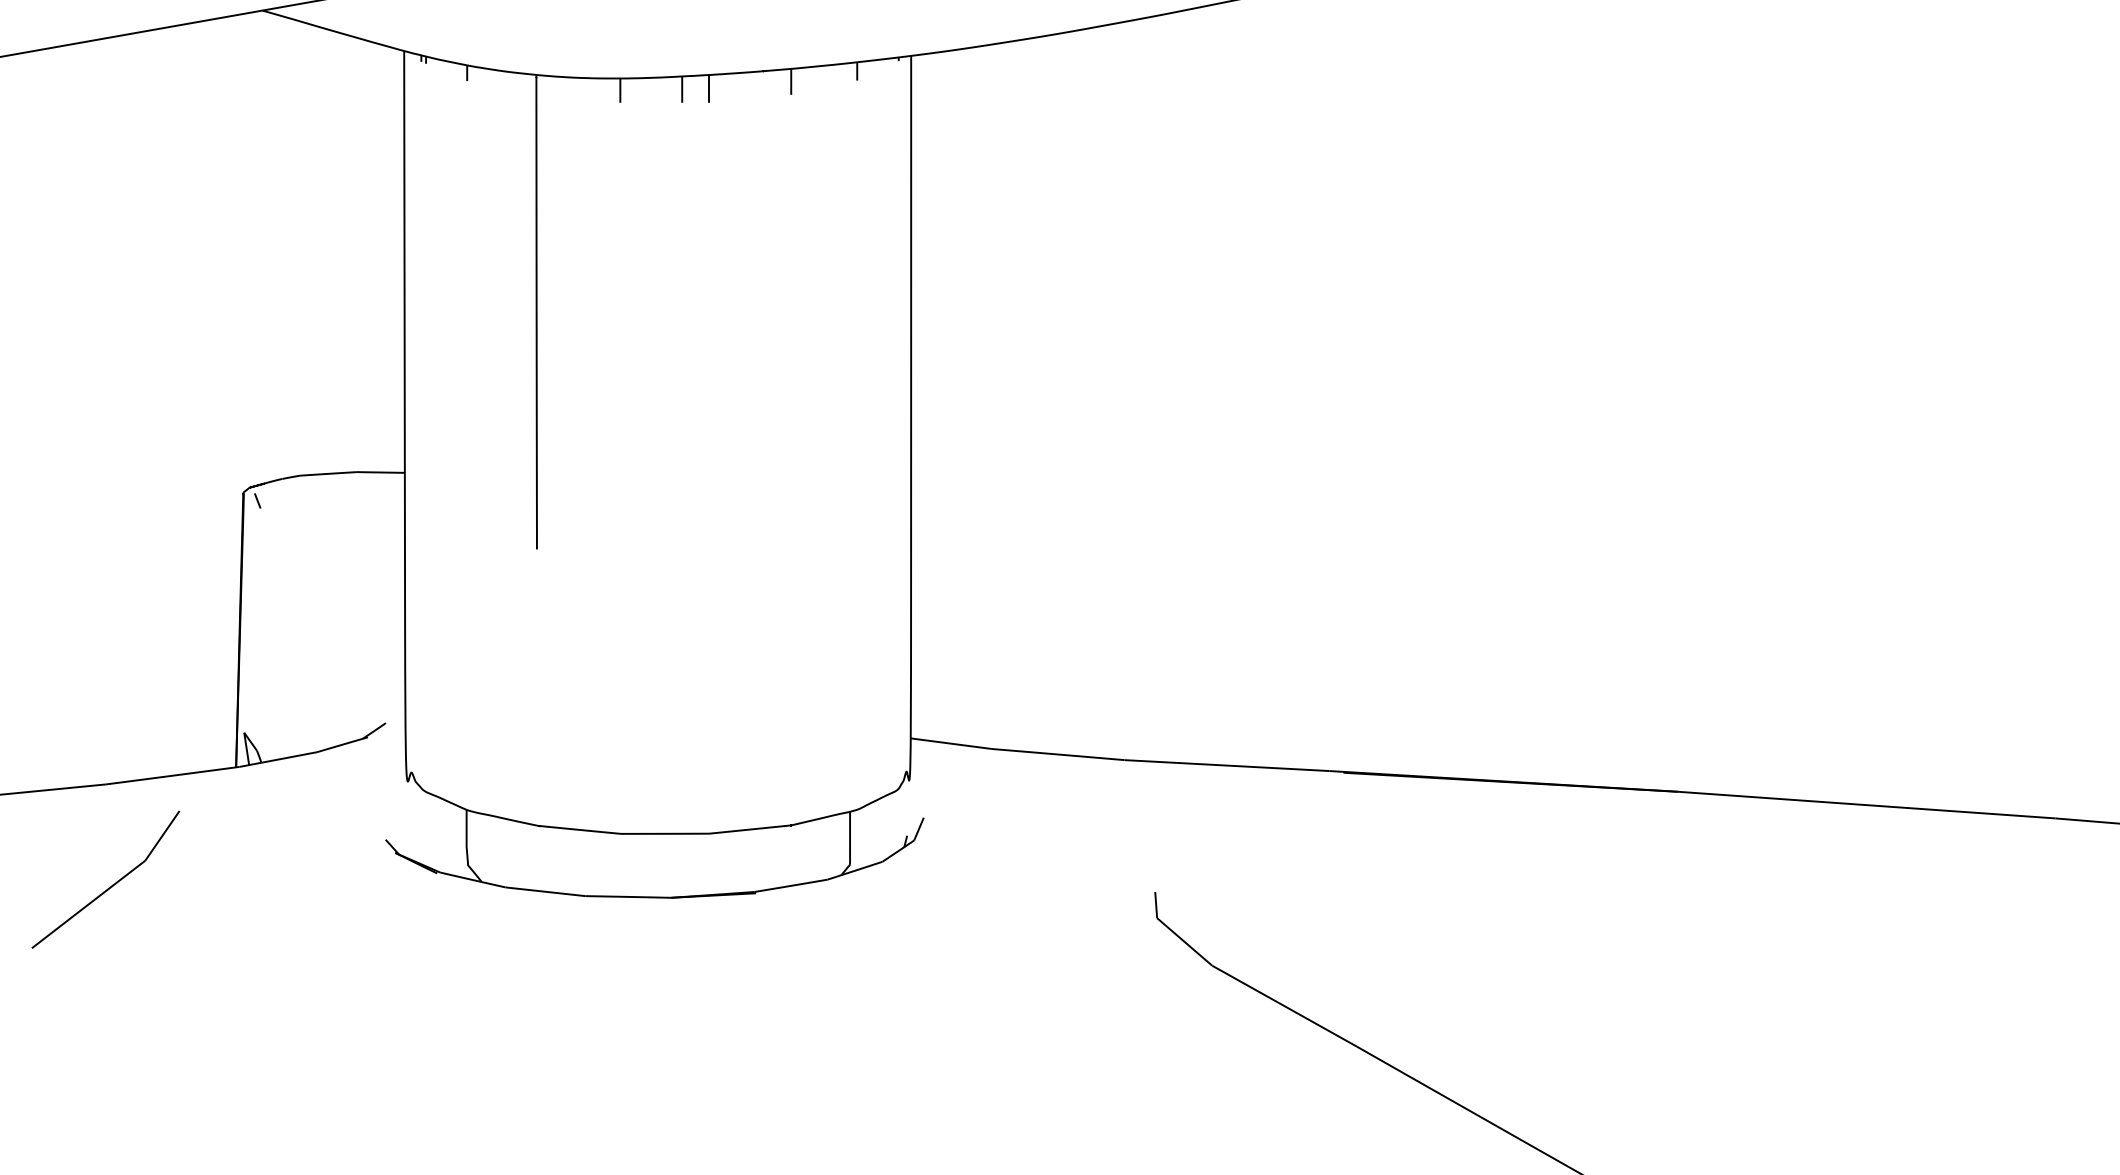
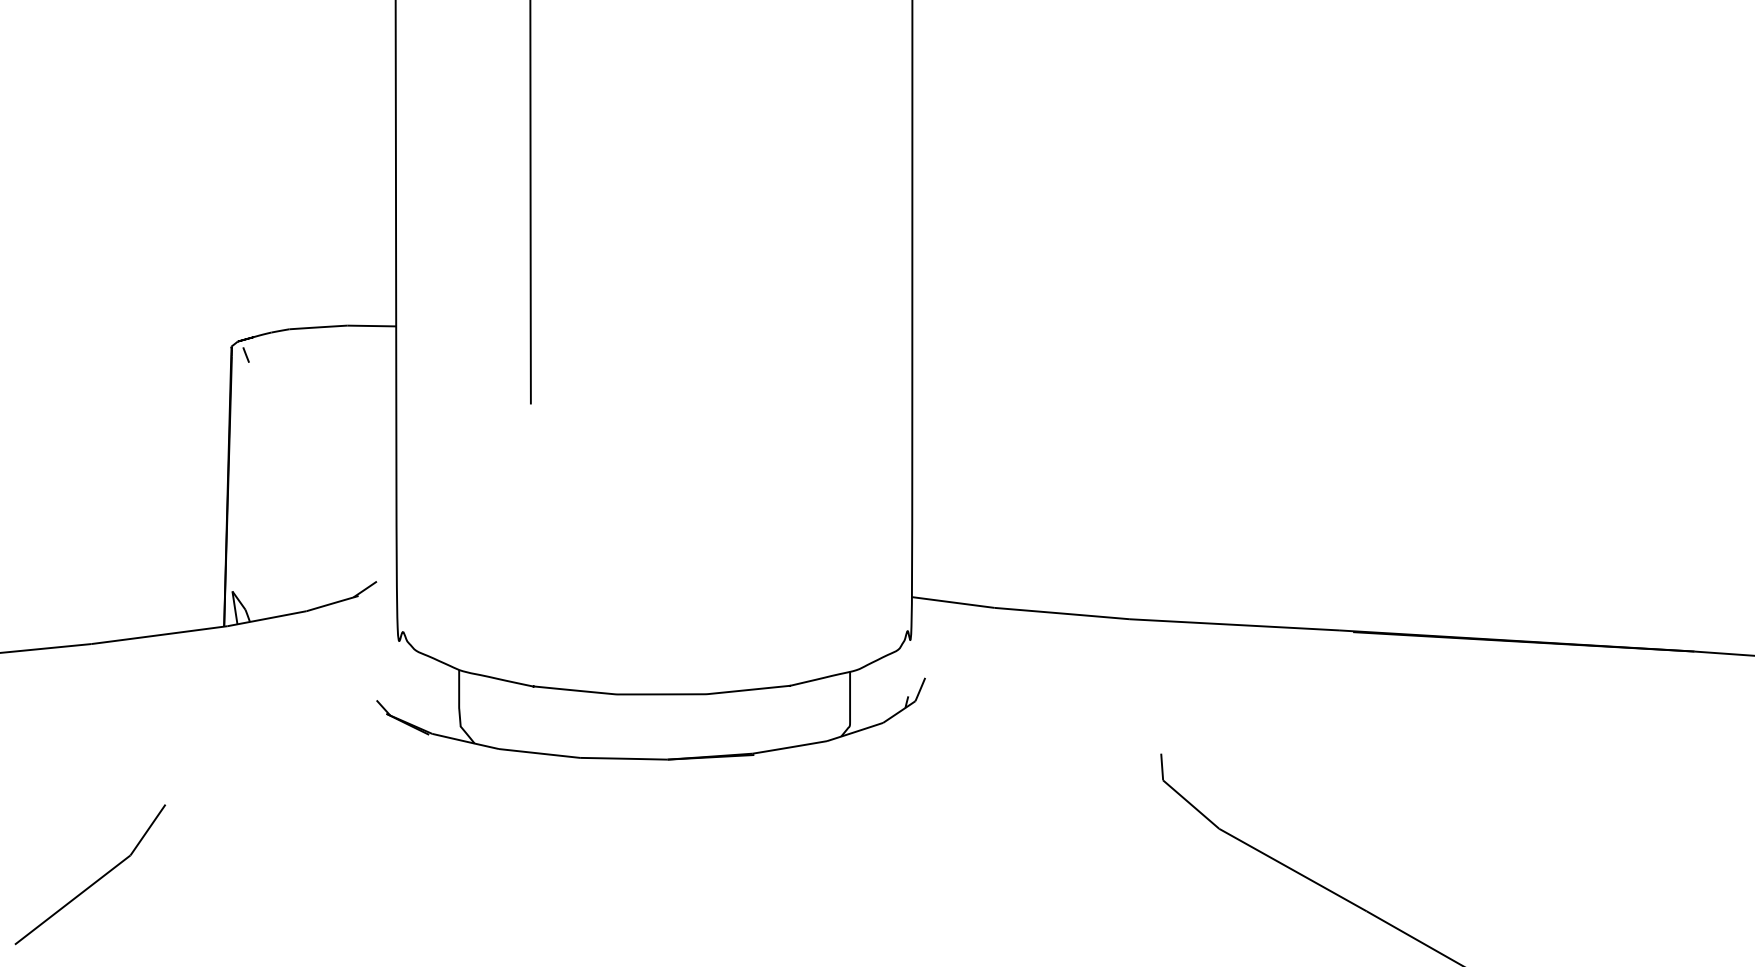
part: (111, 885) -> (96, 880), moved

